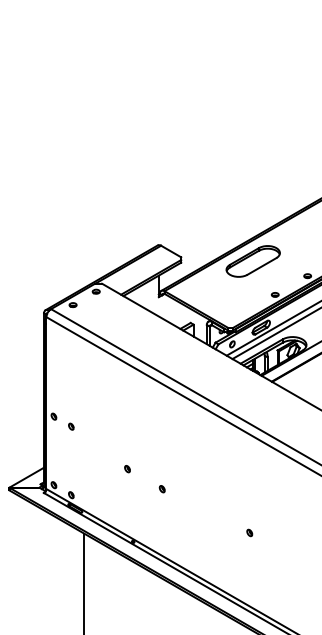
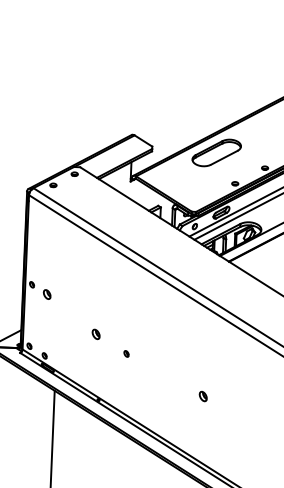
part: (71, 426) -> (47, 294), size x1.6
part: (127, 469) -> (96, 334), size x1.6
part: (249, 532) -> (203, 396), size x1.6

